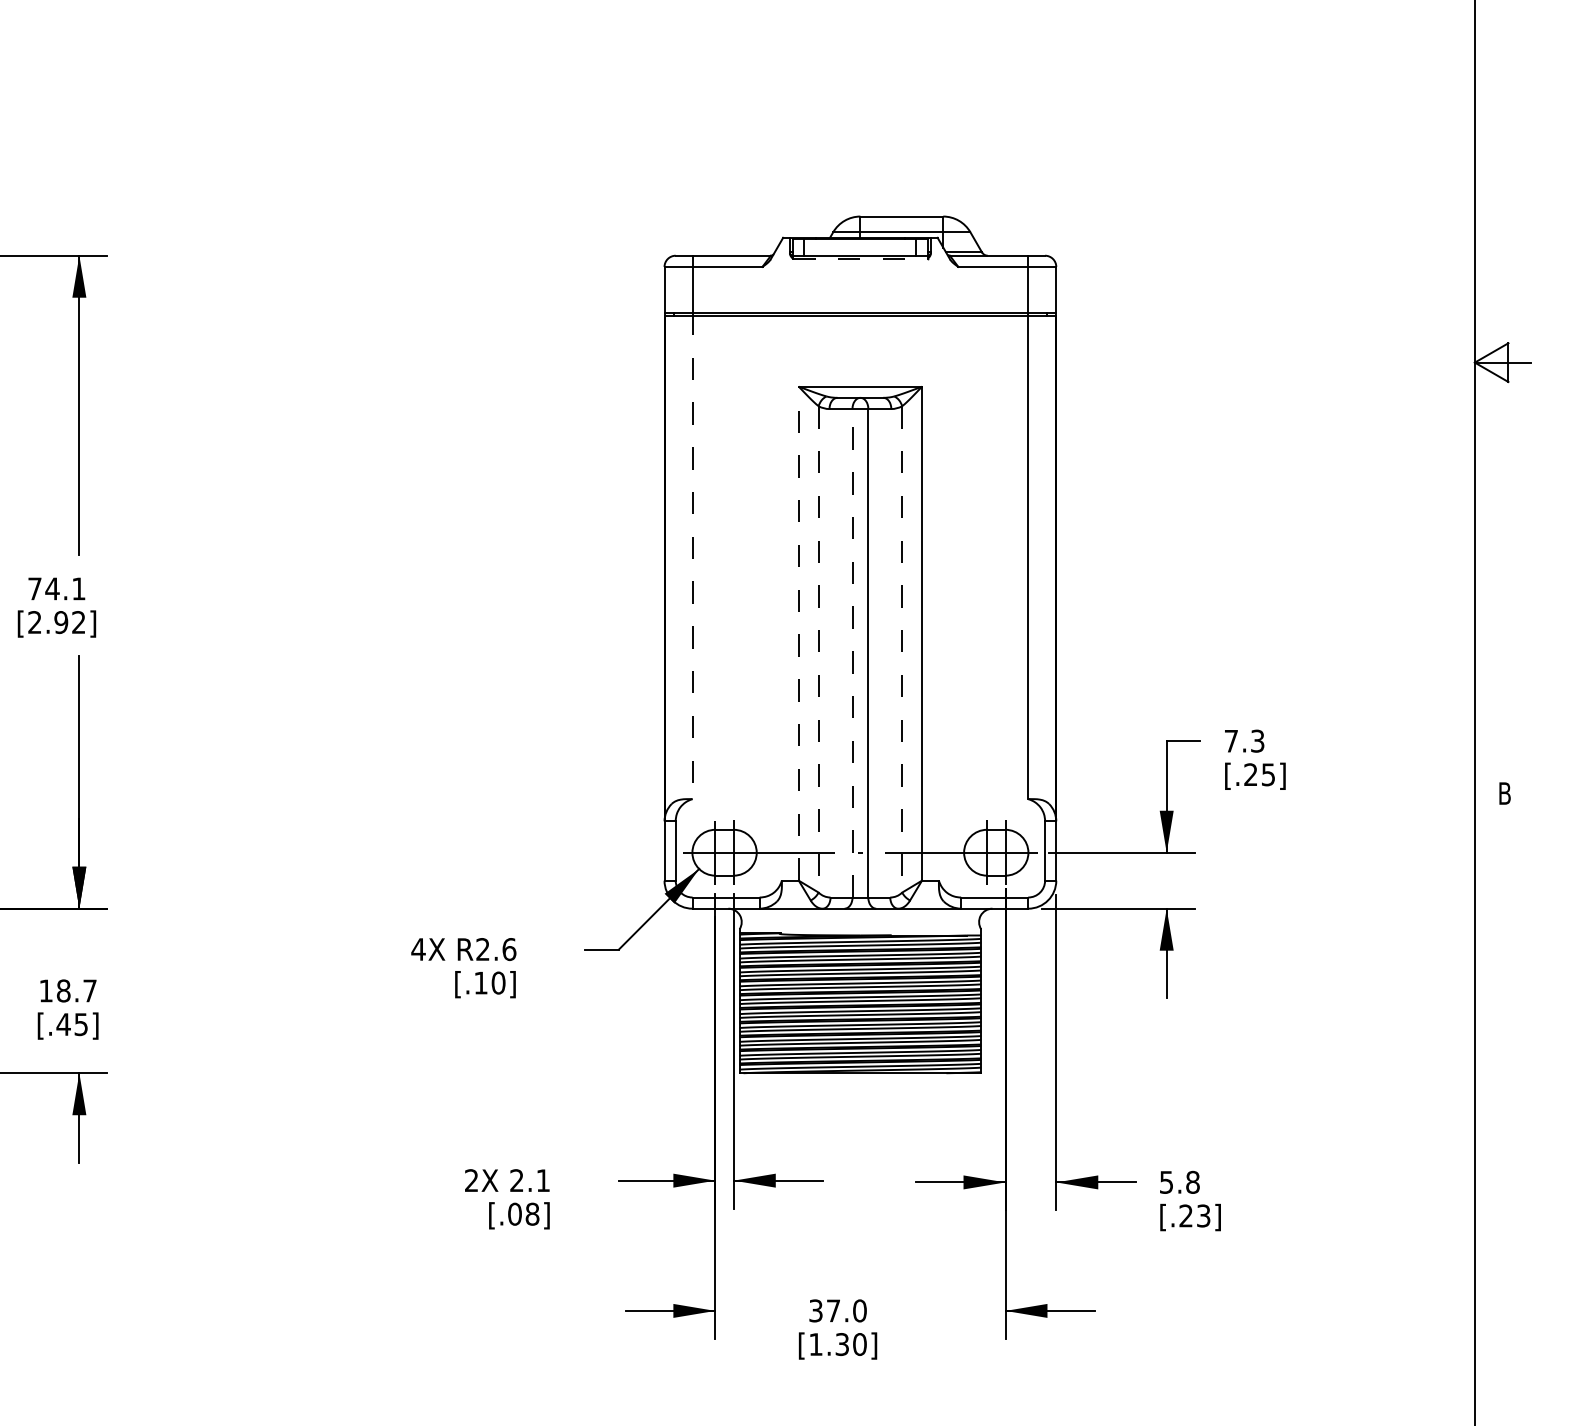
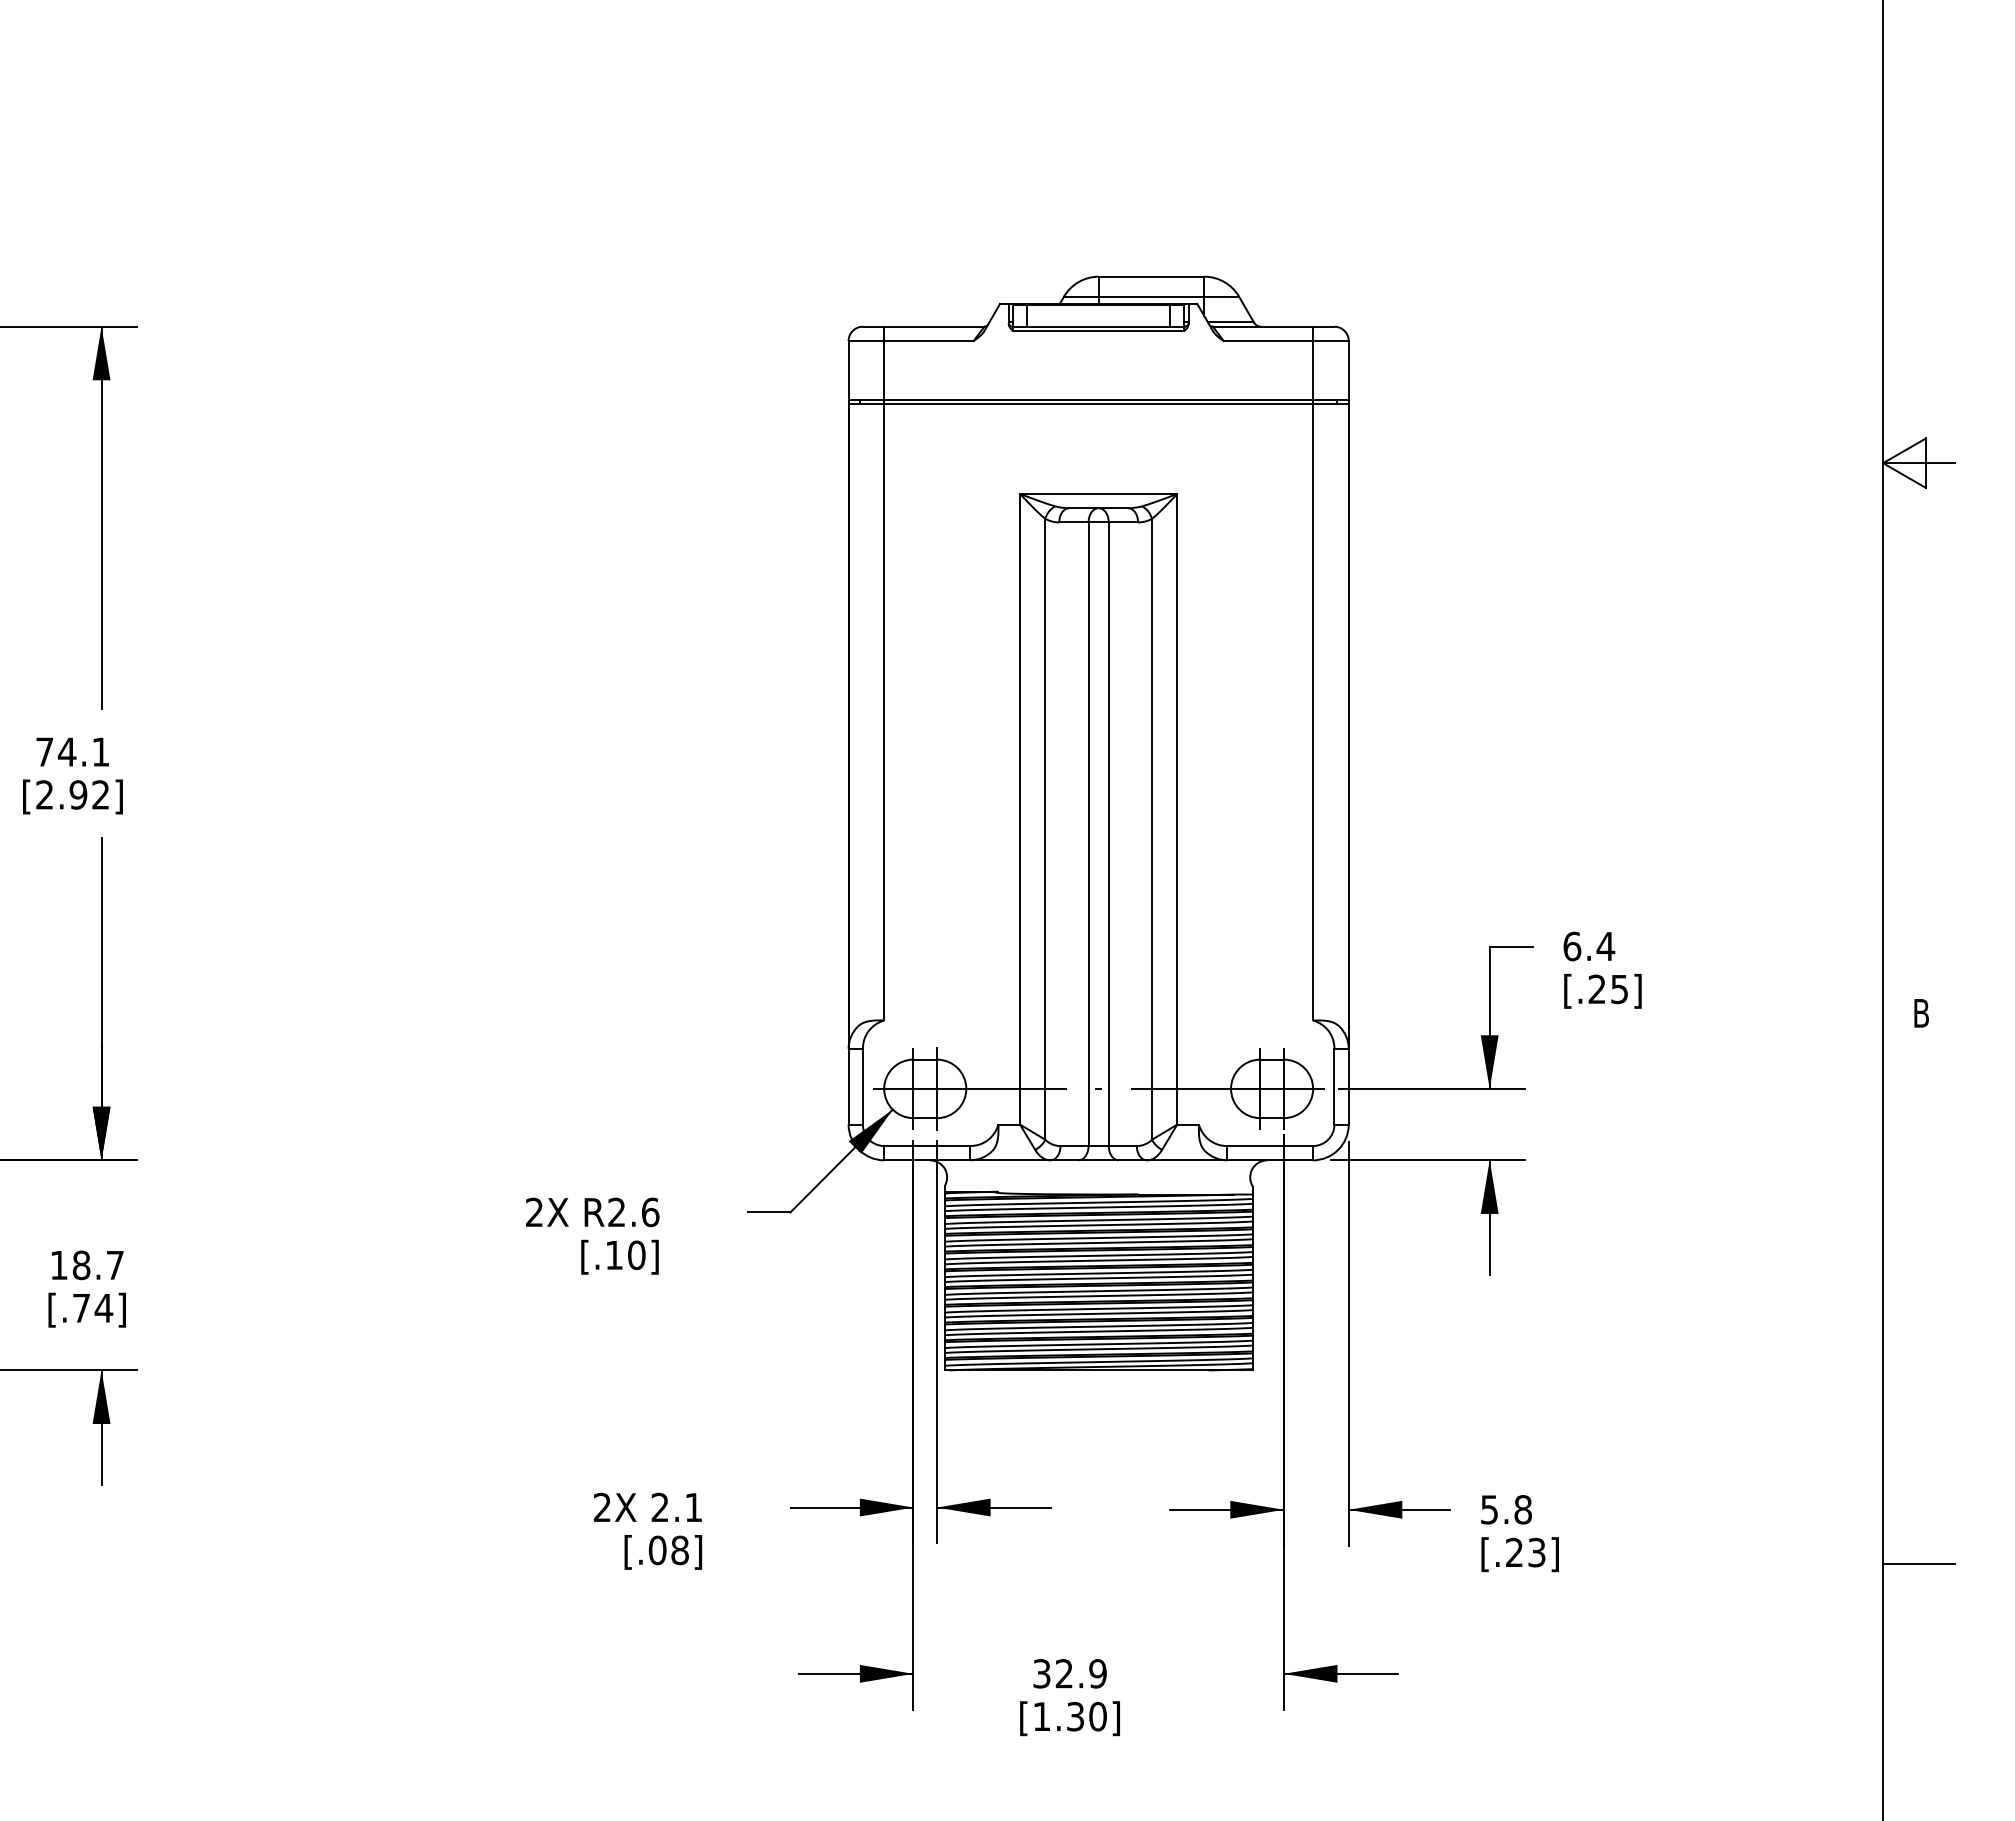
line: (860, 259) -> (1098, 331), dashed -> solid
line: (692, 556) -> (884, 710), dashed -> solid
line: (799, 633) -> (1020, 808), dashed -> solid
line: (818, 649) -> (1045, 829), dashed -> solid
line: (902, 649) -> (1152, 829), dashed -> solid
line: (852, 653) -> (1088, 834), dashed -> solid
text: (1244, 741) -> (1589, 946), 7.3 -> 6.4
text: (418, 948) -> (534, 1211), 4X -> 2X
text: (72, 1024) -> (92, 1308), [.45] -> [.74]
line: (1502, 1224) -> (1918, 1563), added
text: (846, 1310) -> (1080, 1673), 37.0 -> 32.9

